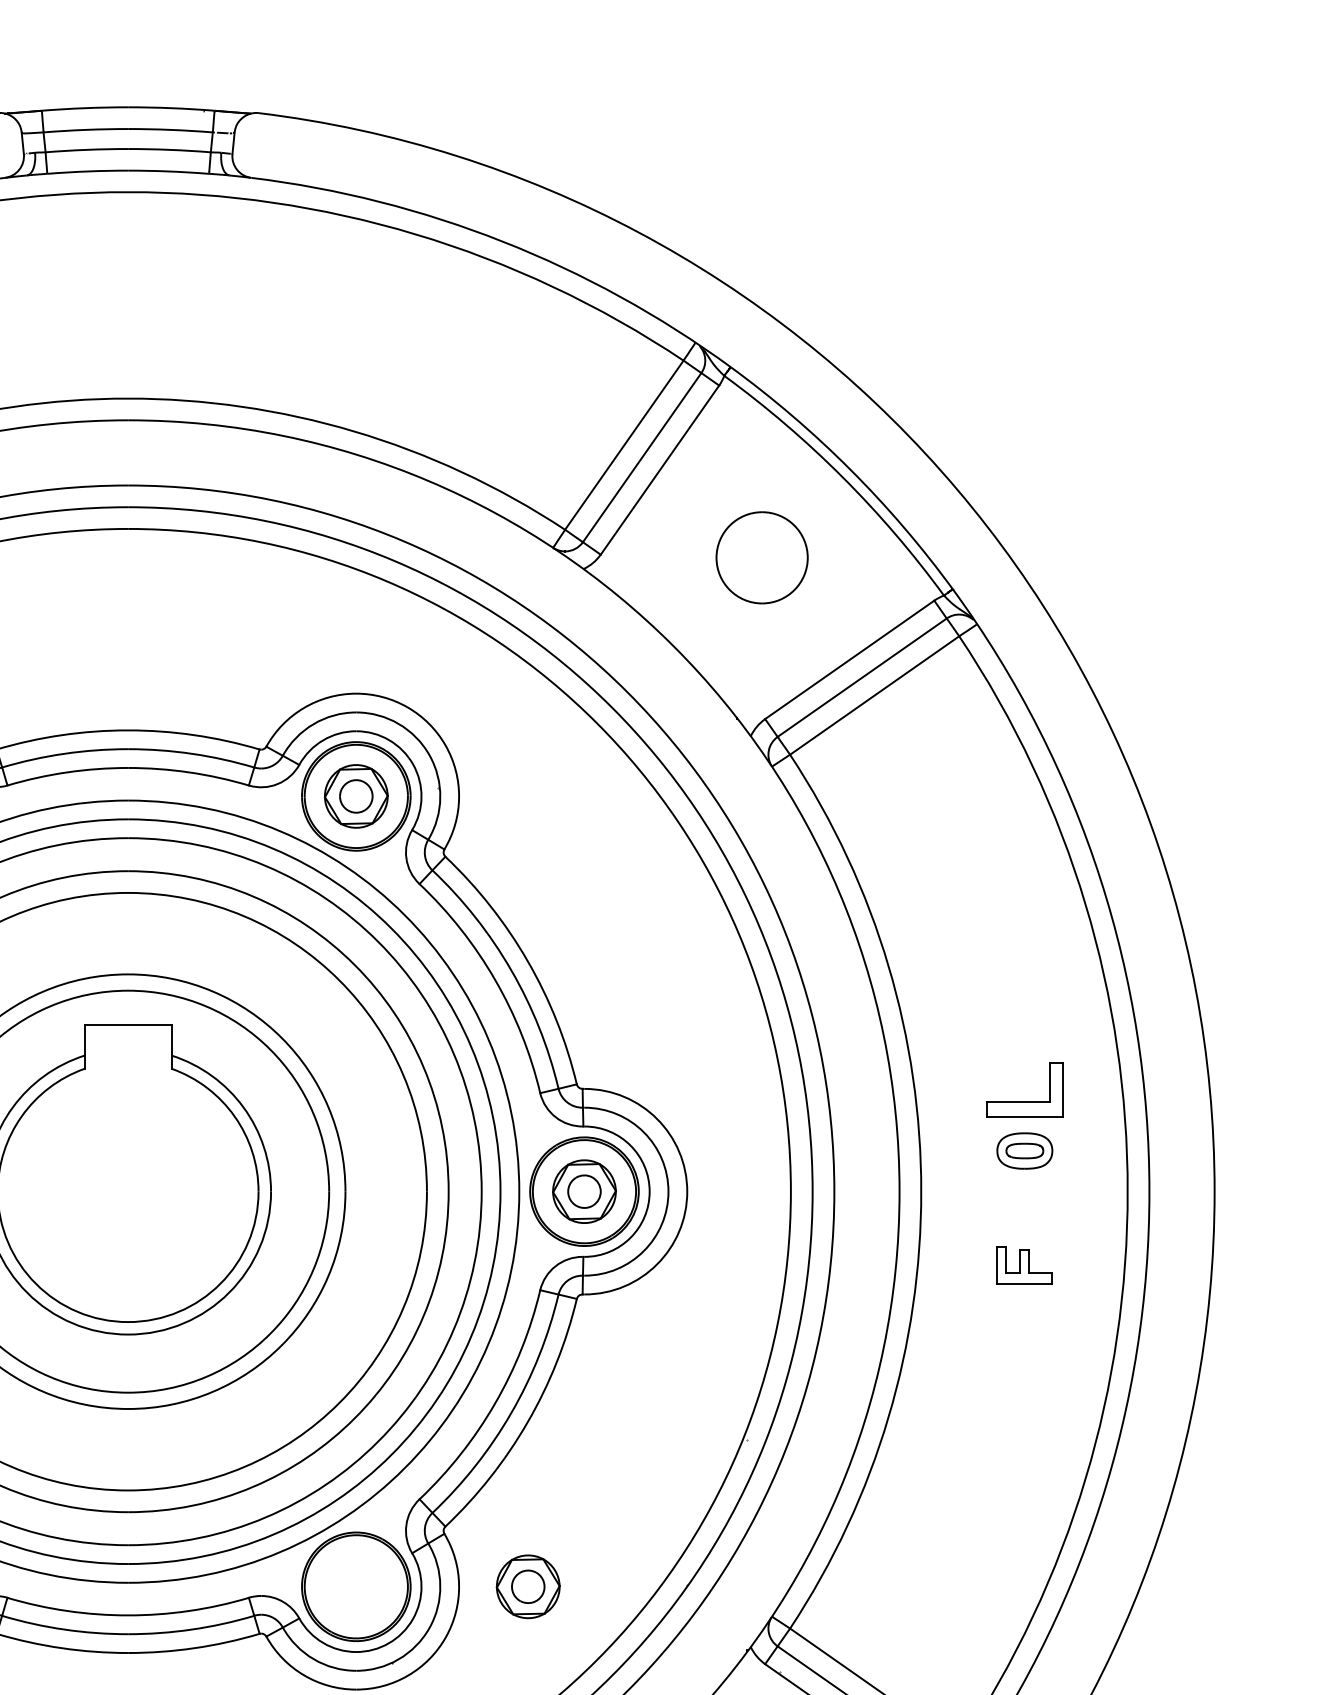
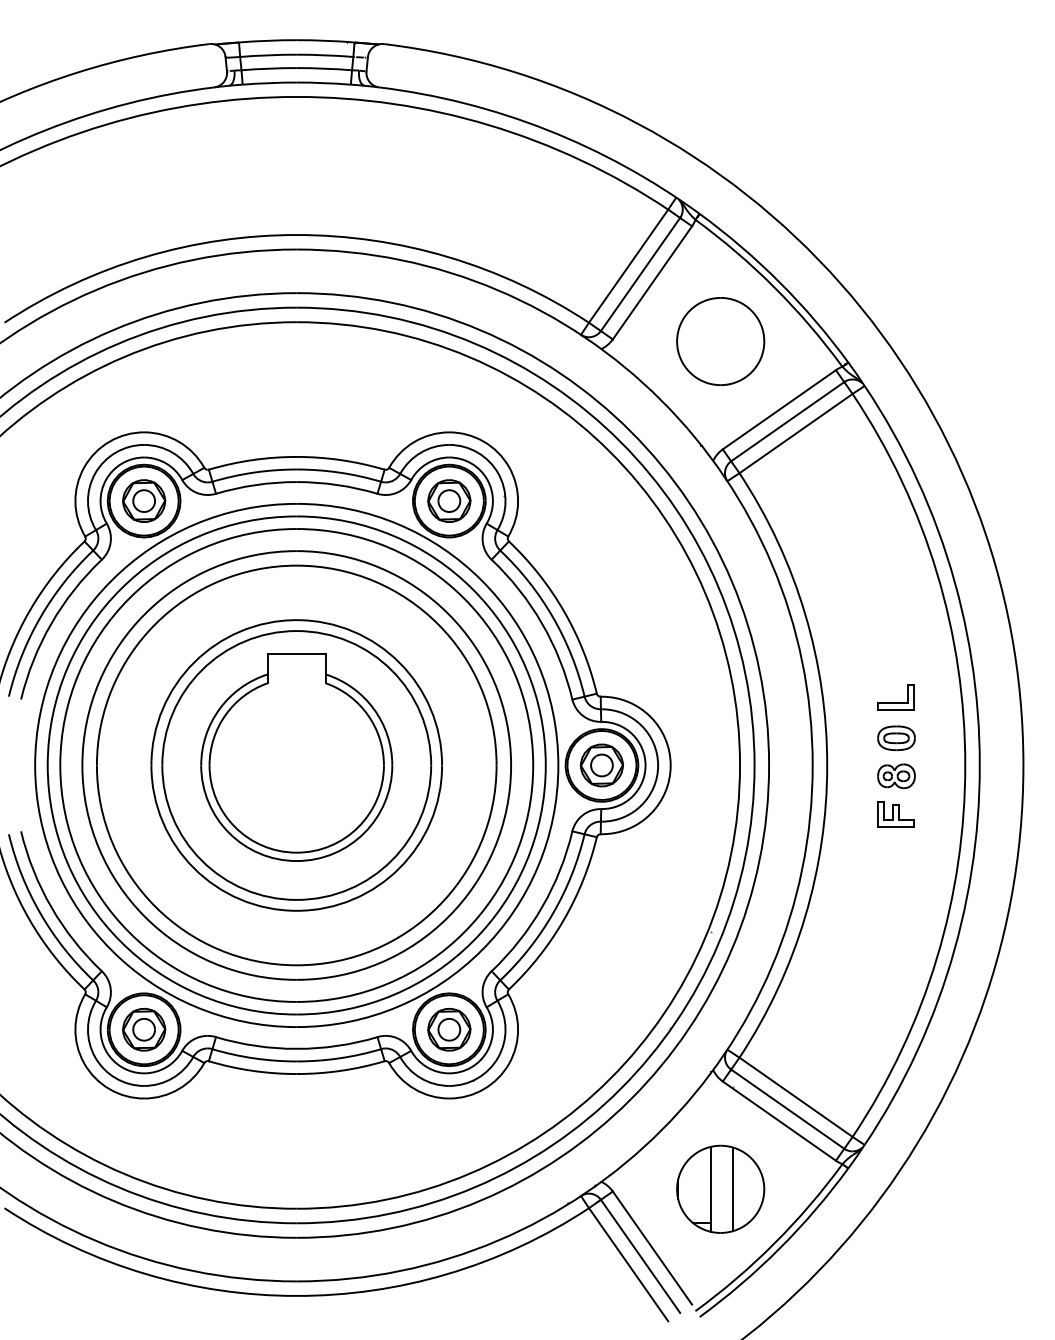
part: (761, 557) -> (720, 341), size x1.43
part: (1023, 1090) -> (895, 697), size x0.71
part: (1024, 1206) -> (896, 775), added
part: (528, 1586) -> (449, 1029), moved

